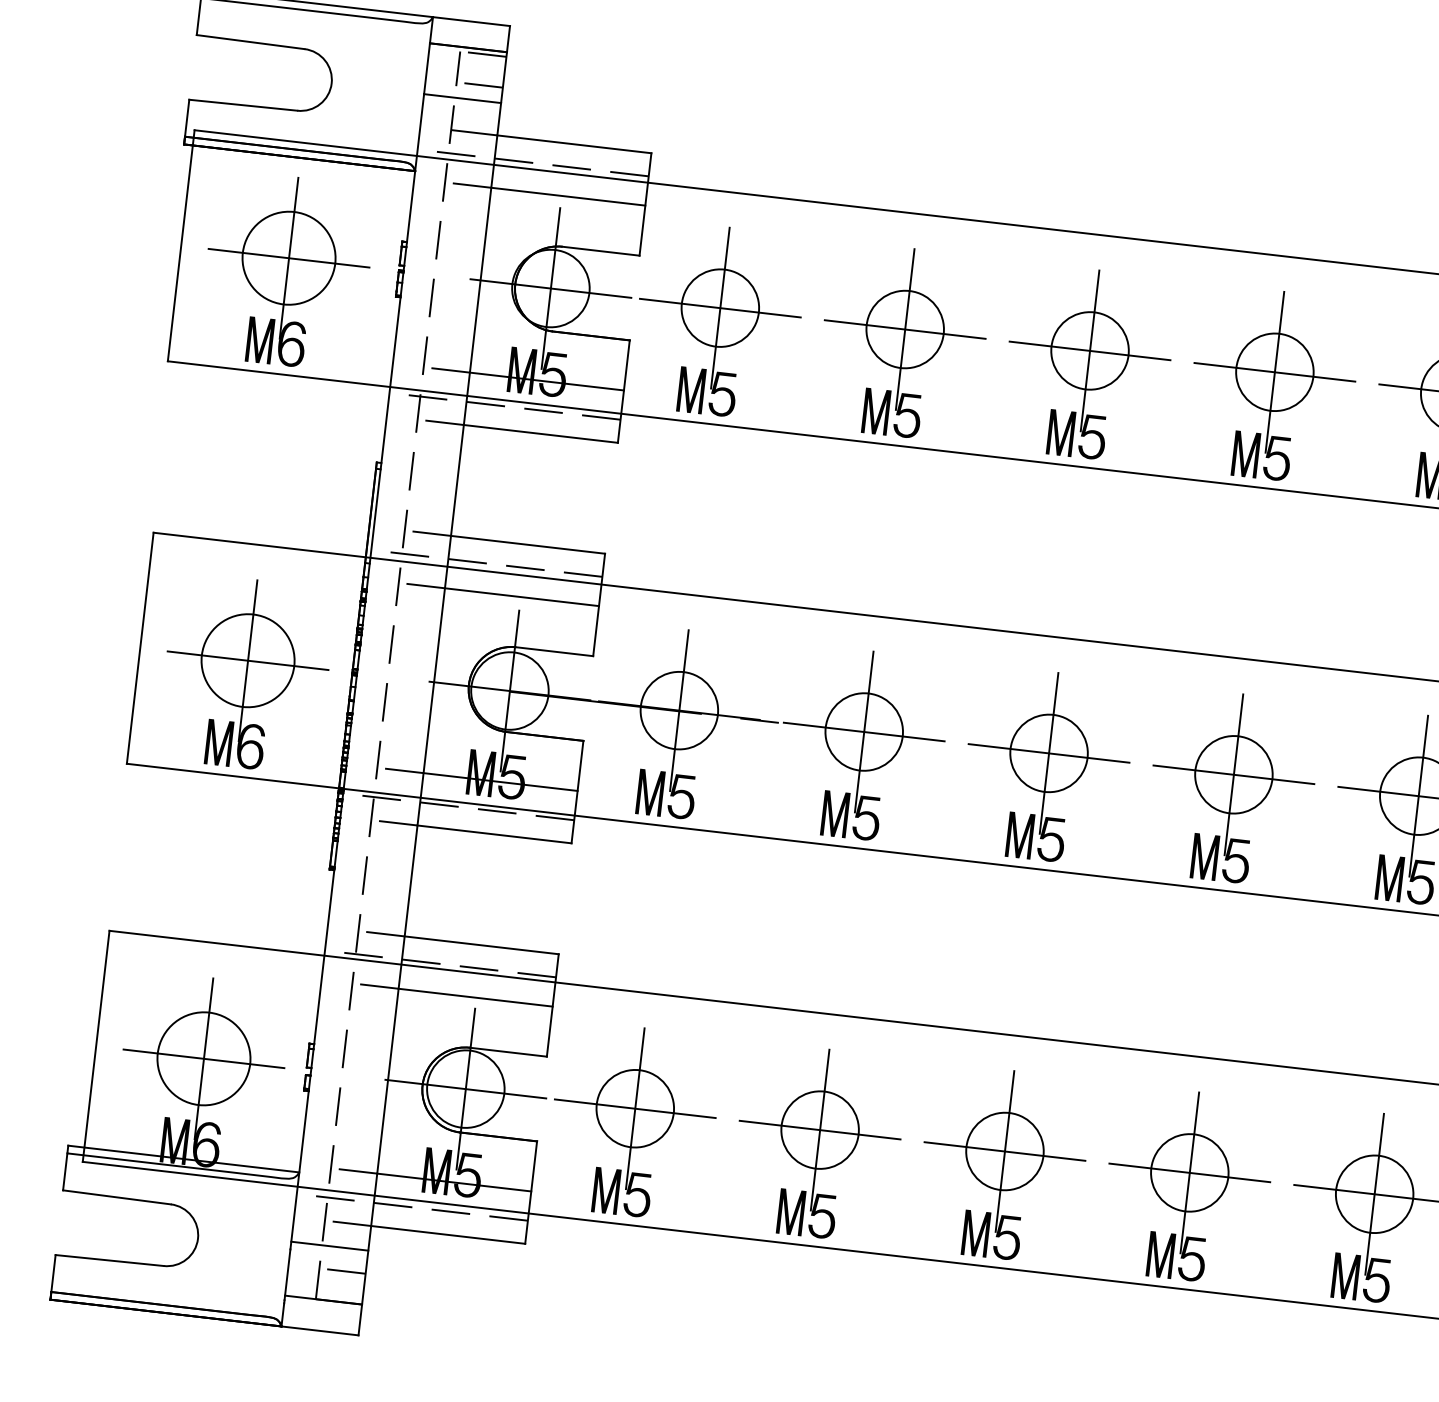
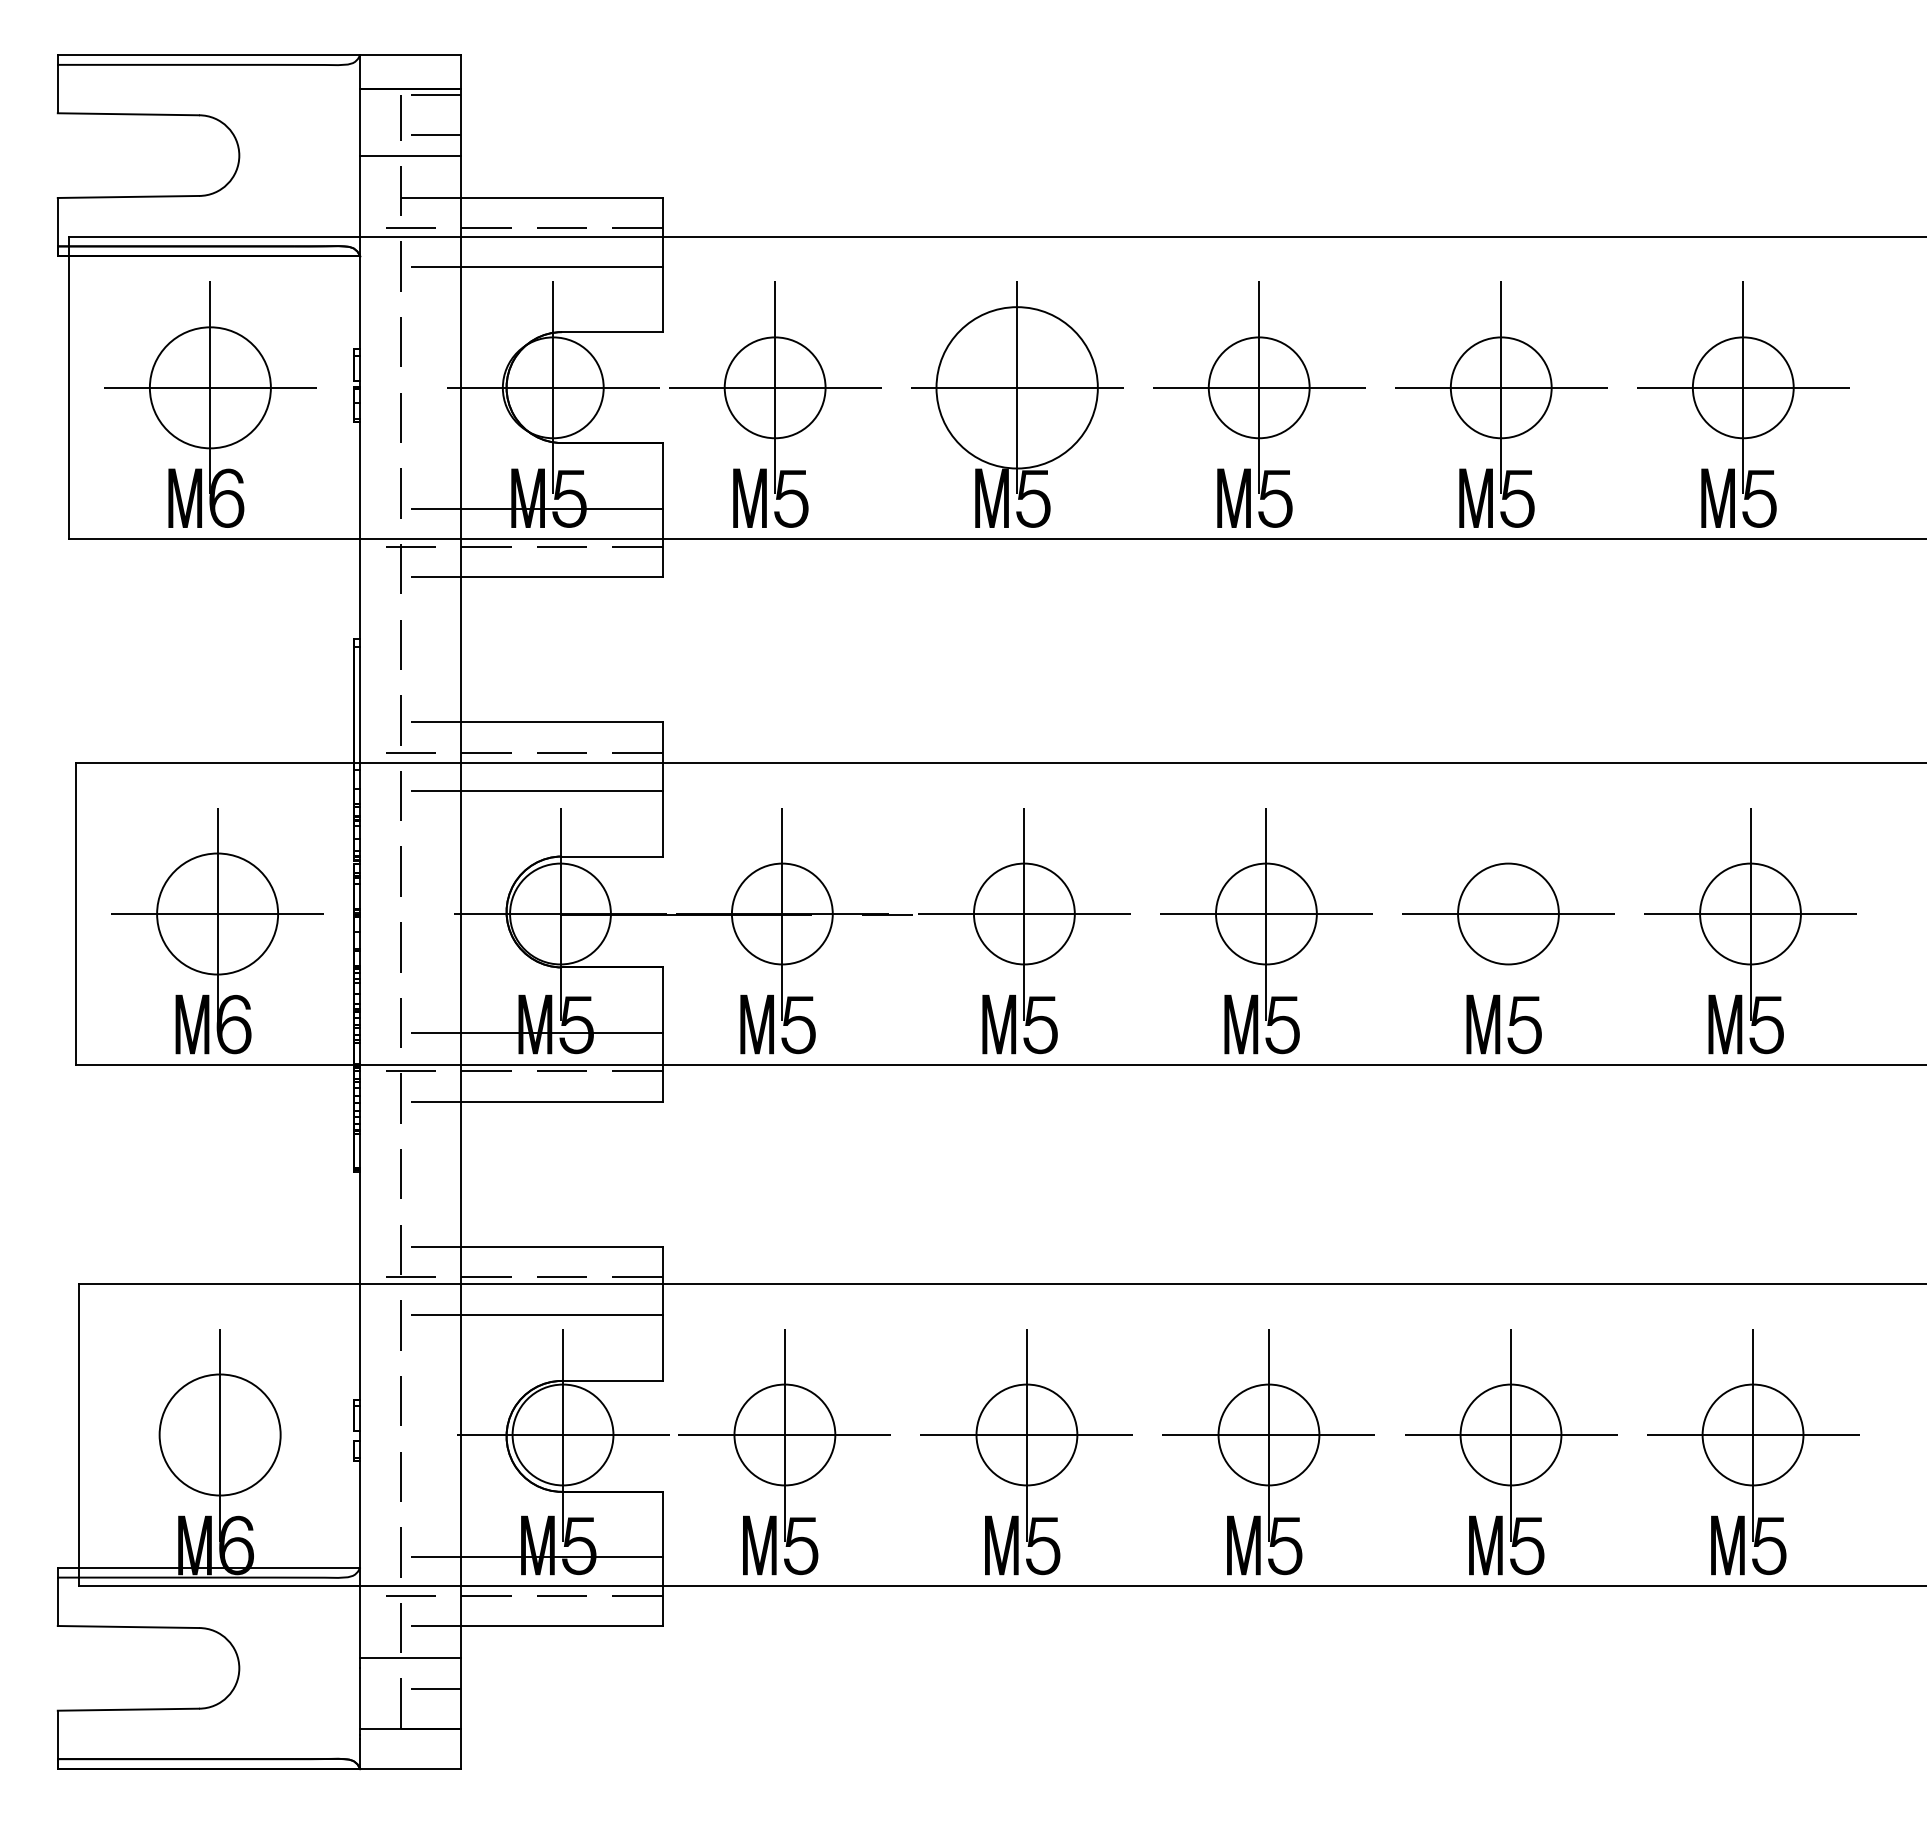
circle: (904, 329) -> (1016, 387), size x1.6
line: (1233, 774) -> (1508, 913), removed
line: (203, 1059) -> (219, 1435), removed

